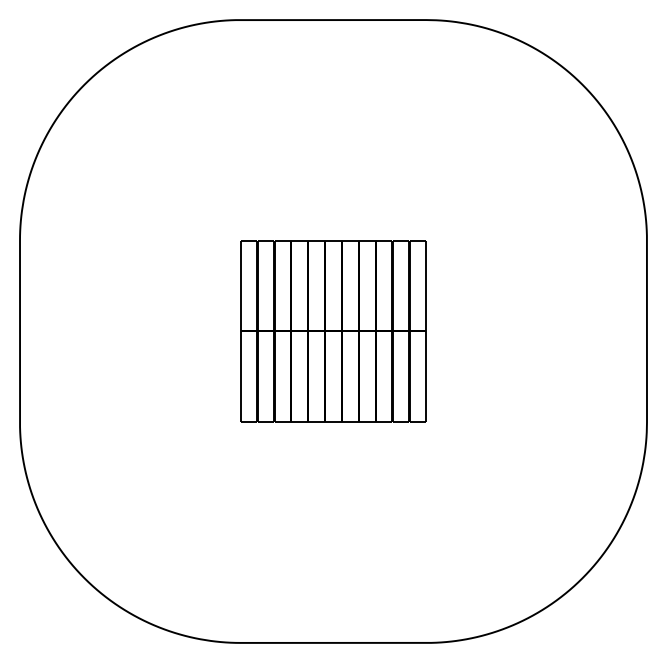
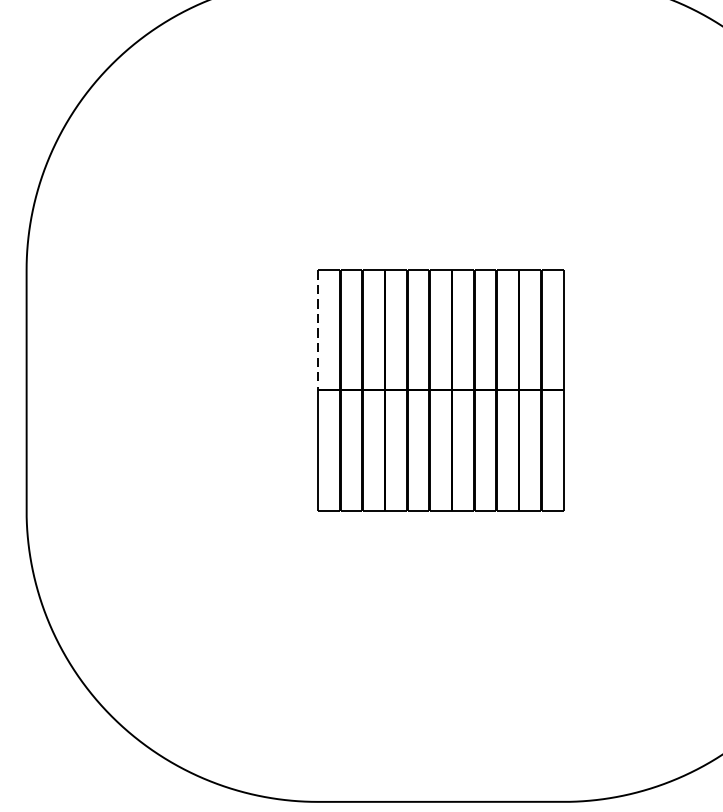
line: (240, 286) -> (317, 331), solid -> dashed

